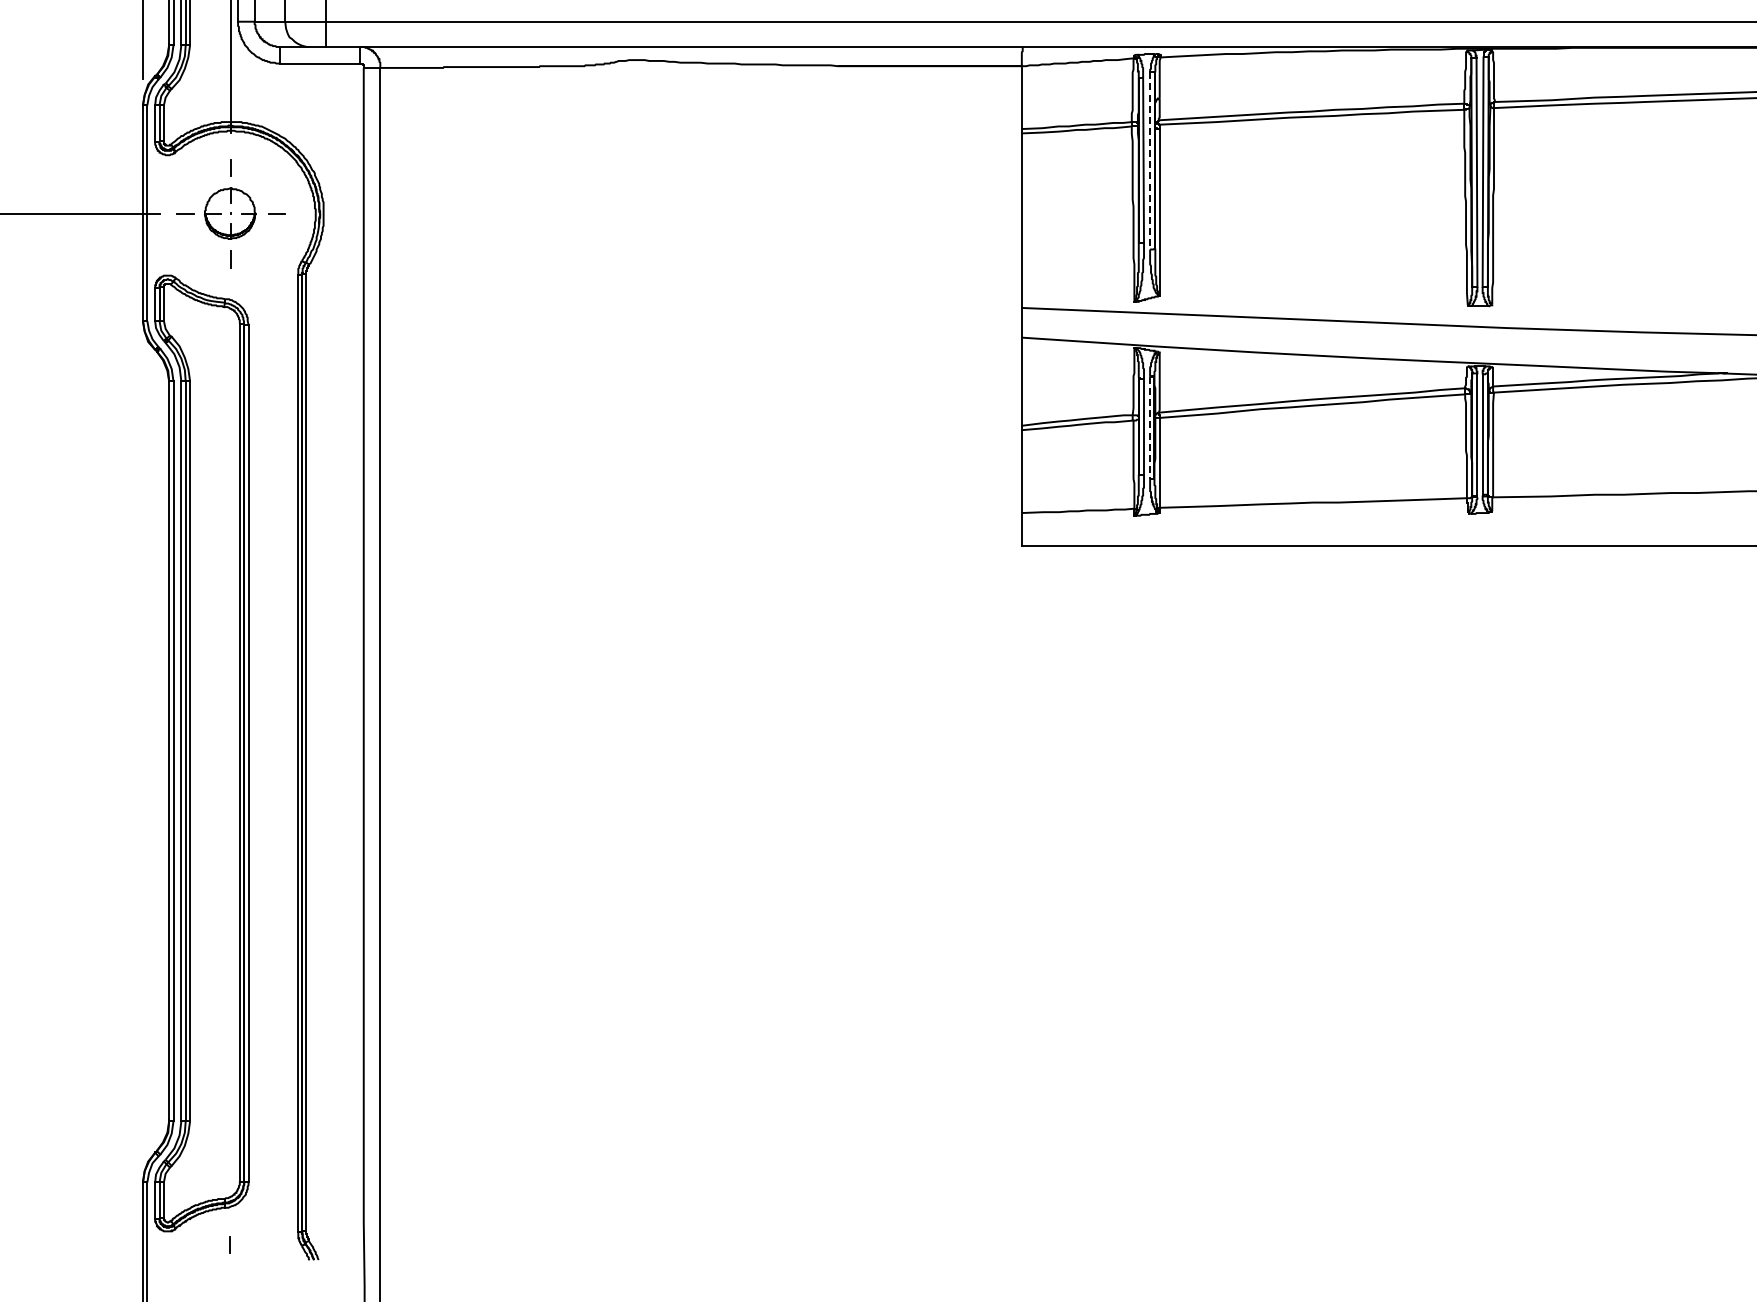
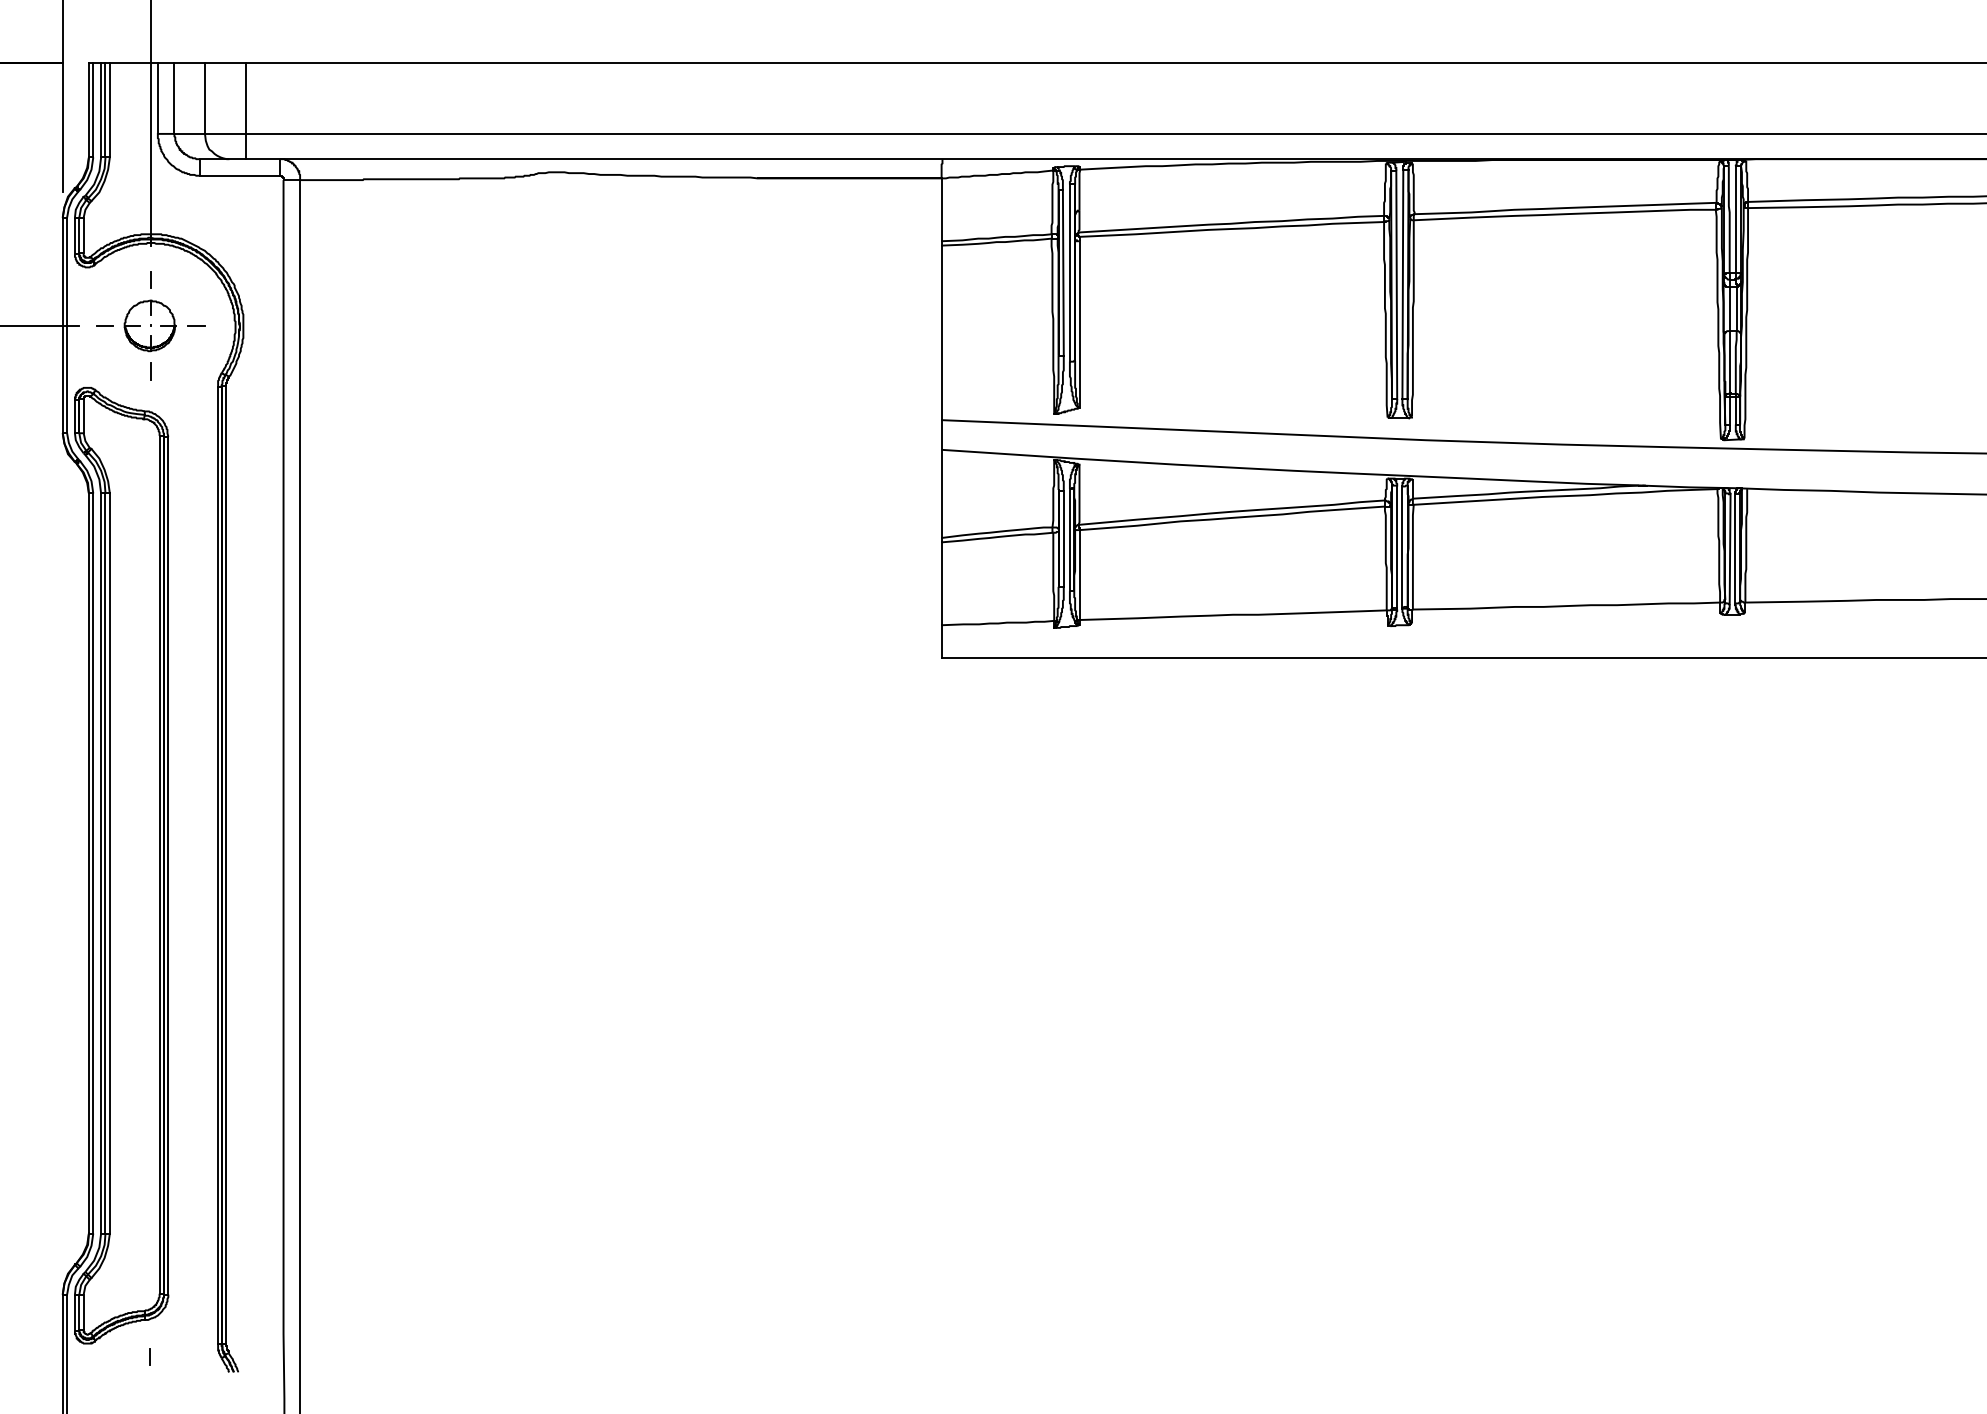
line: (1149, 161) -> (1069, 273), dashed -> solid
line: (1149, 428) -> (1069, 540), dashed -> solid

